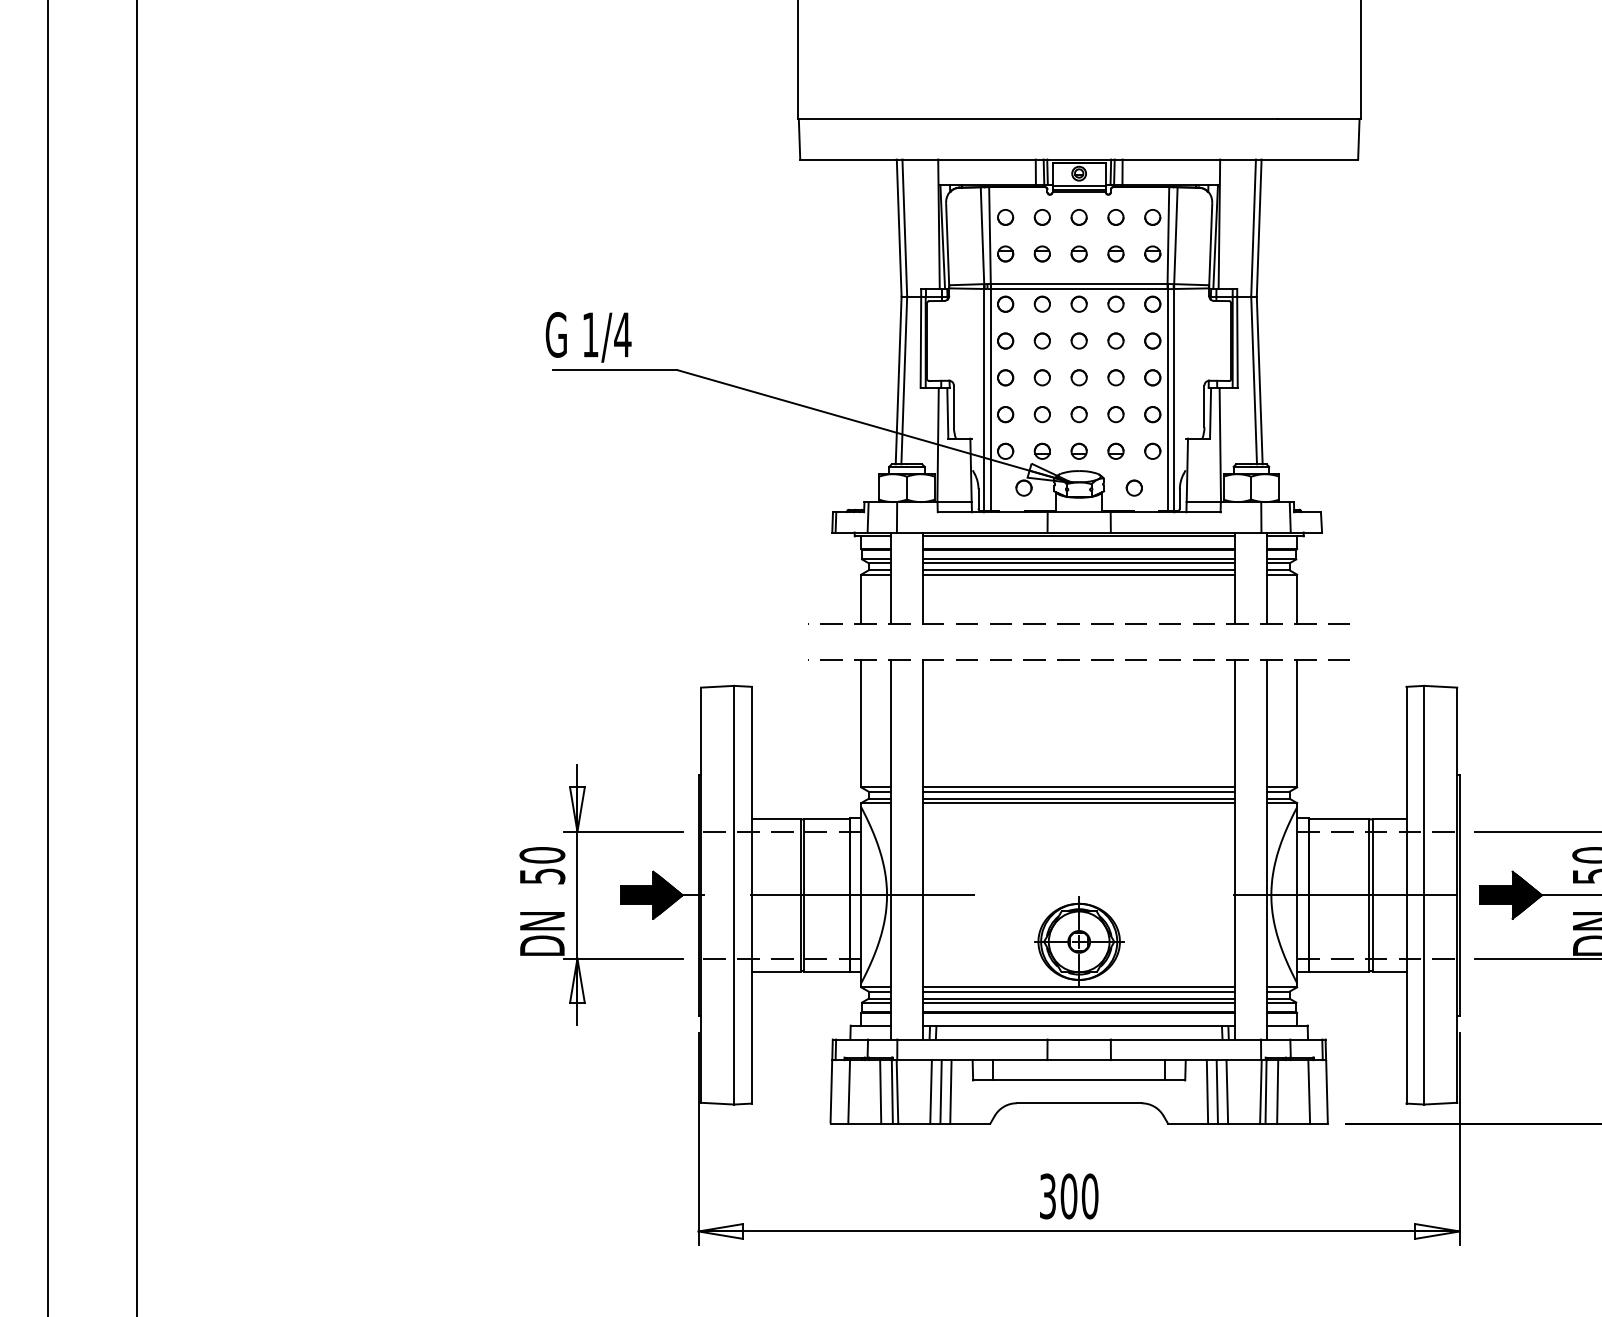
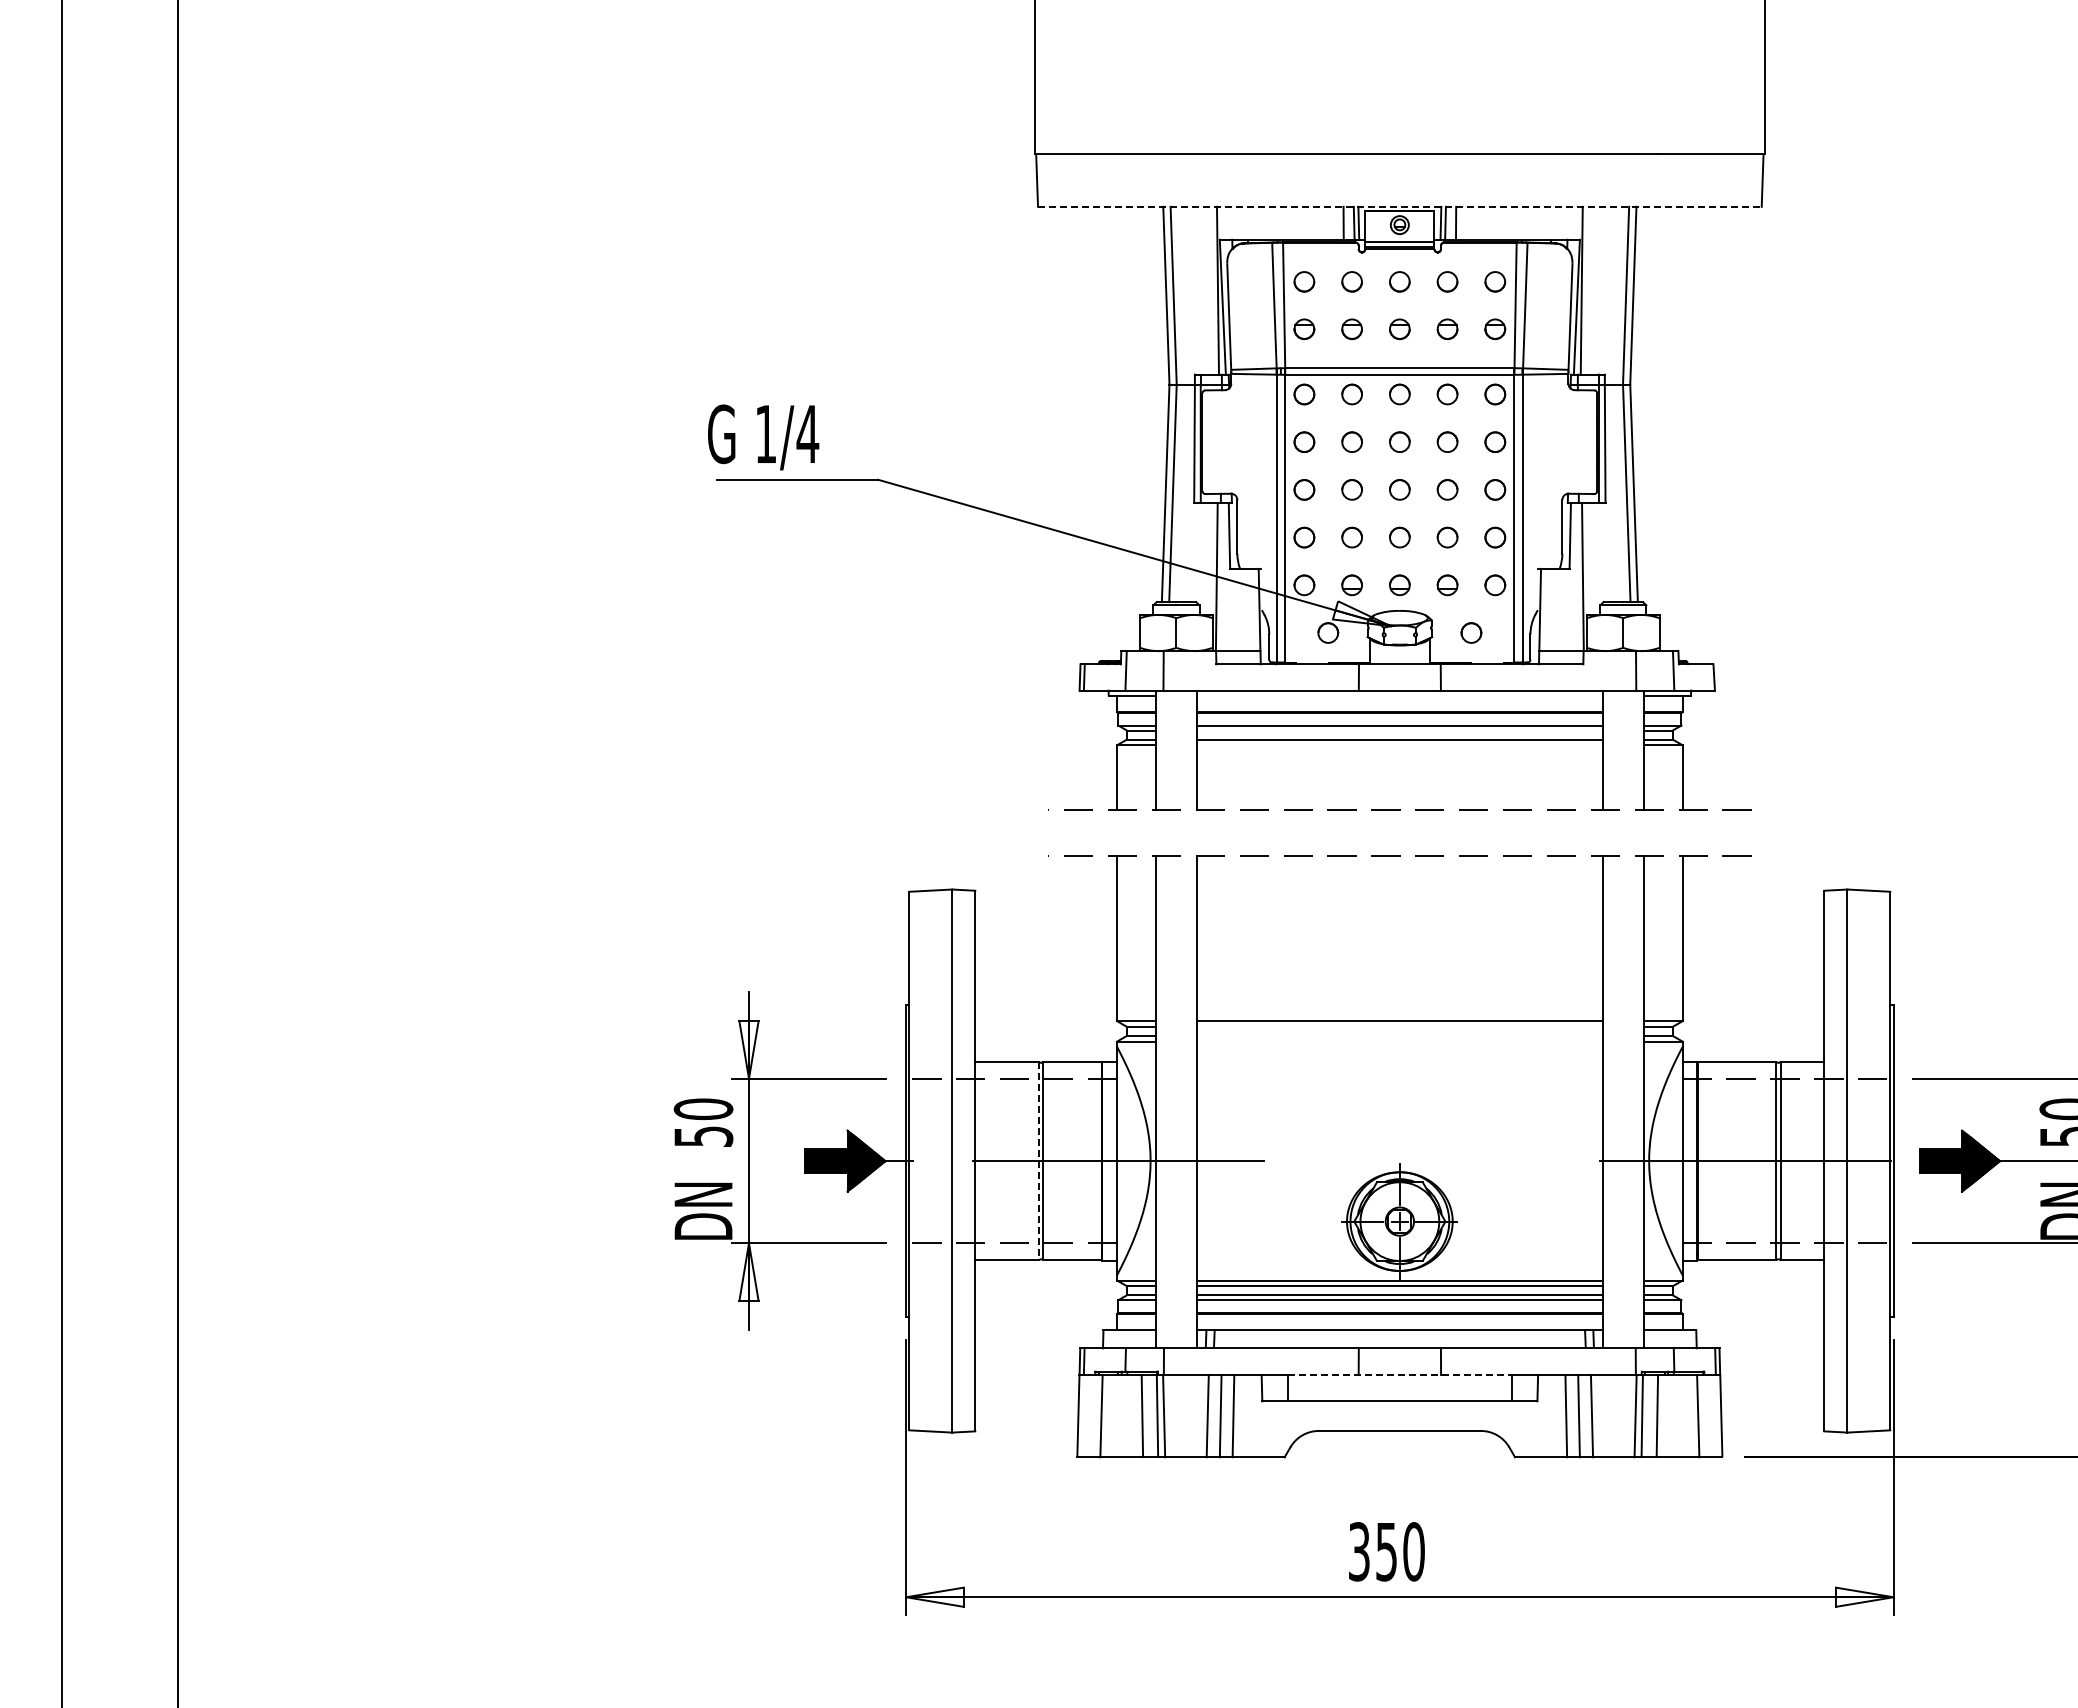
line: (1078, 159) -> (1399, 206), solid -> dashed
line: (1078, 536) -> (1399, 695), removed
line: (1078, 563) -> (1399, 730), removed
line: (1078, 574) -> (1399, 745), removed
line: (1078, 791) -> (1399, 1026), removed
line: (1078, 798) -> (1399, 1035), removed
line: (1078, 803) -> (1399, 1041), removed
line: (800, 895) -> (1038, 1161), solid -> dashed
line: (1078, 1059) -> (1399, 1374), solid -> dashed
text: (1068, 1196) -> (1386, 1551), 300 -> 350

